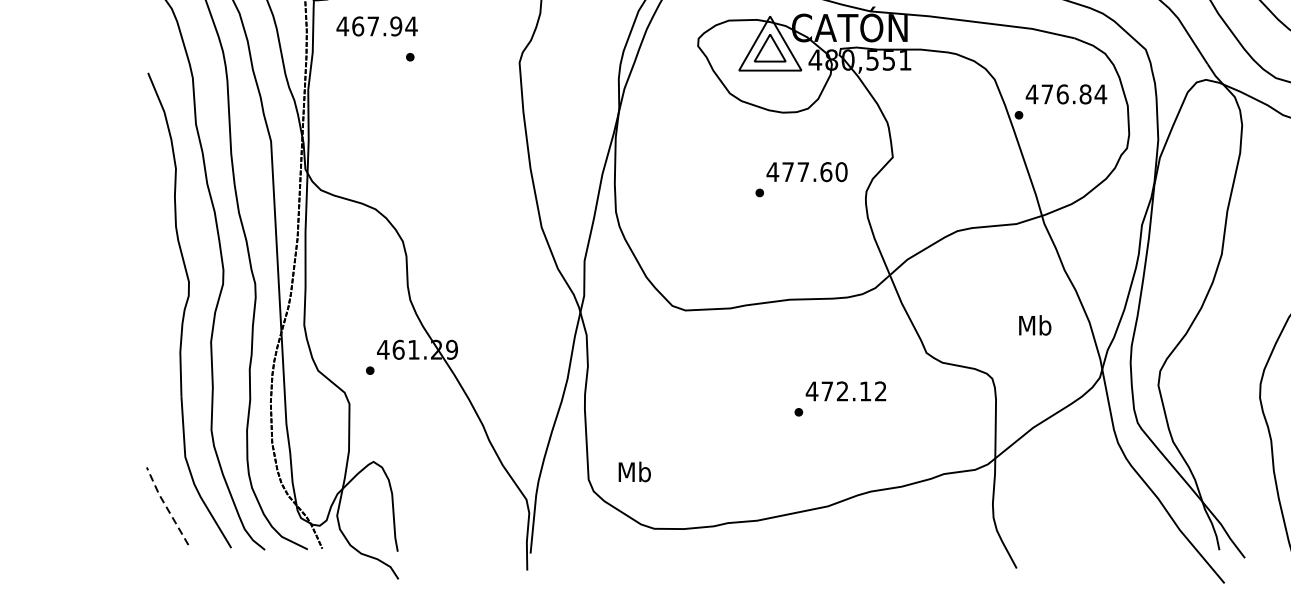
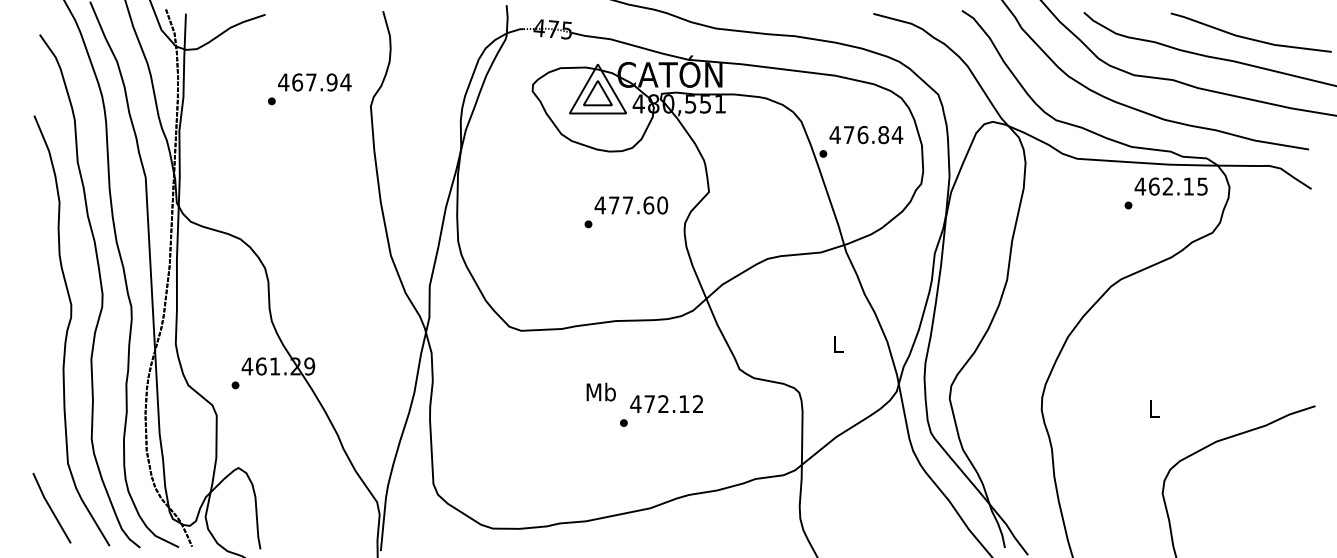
text: (376, 26) -> (314, 82), moved
text: (1034, 325) -> (837, 344), Mb -> L
text: (633, 471) -> (600, 391), moved
line: (165, 506) -> (50, 508), dashed -> solid

